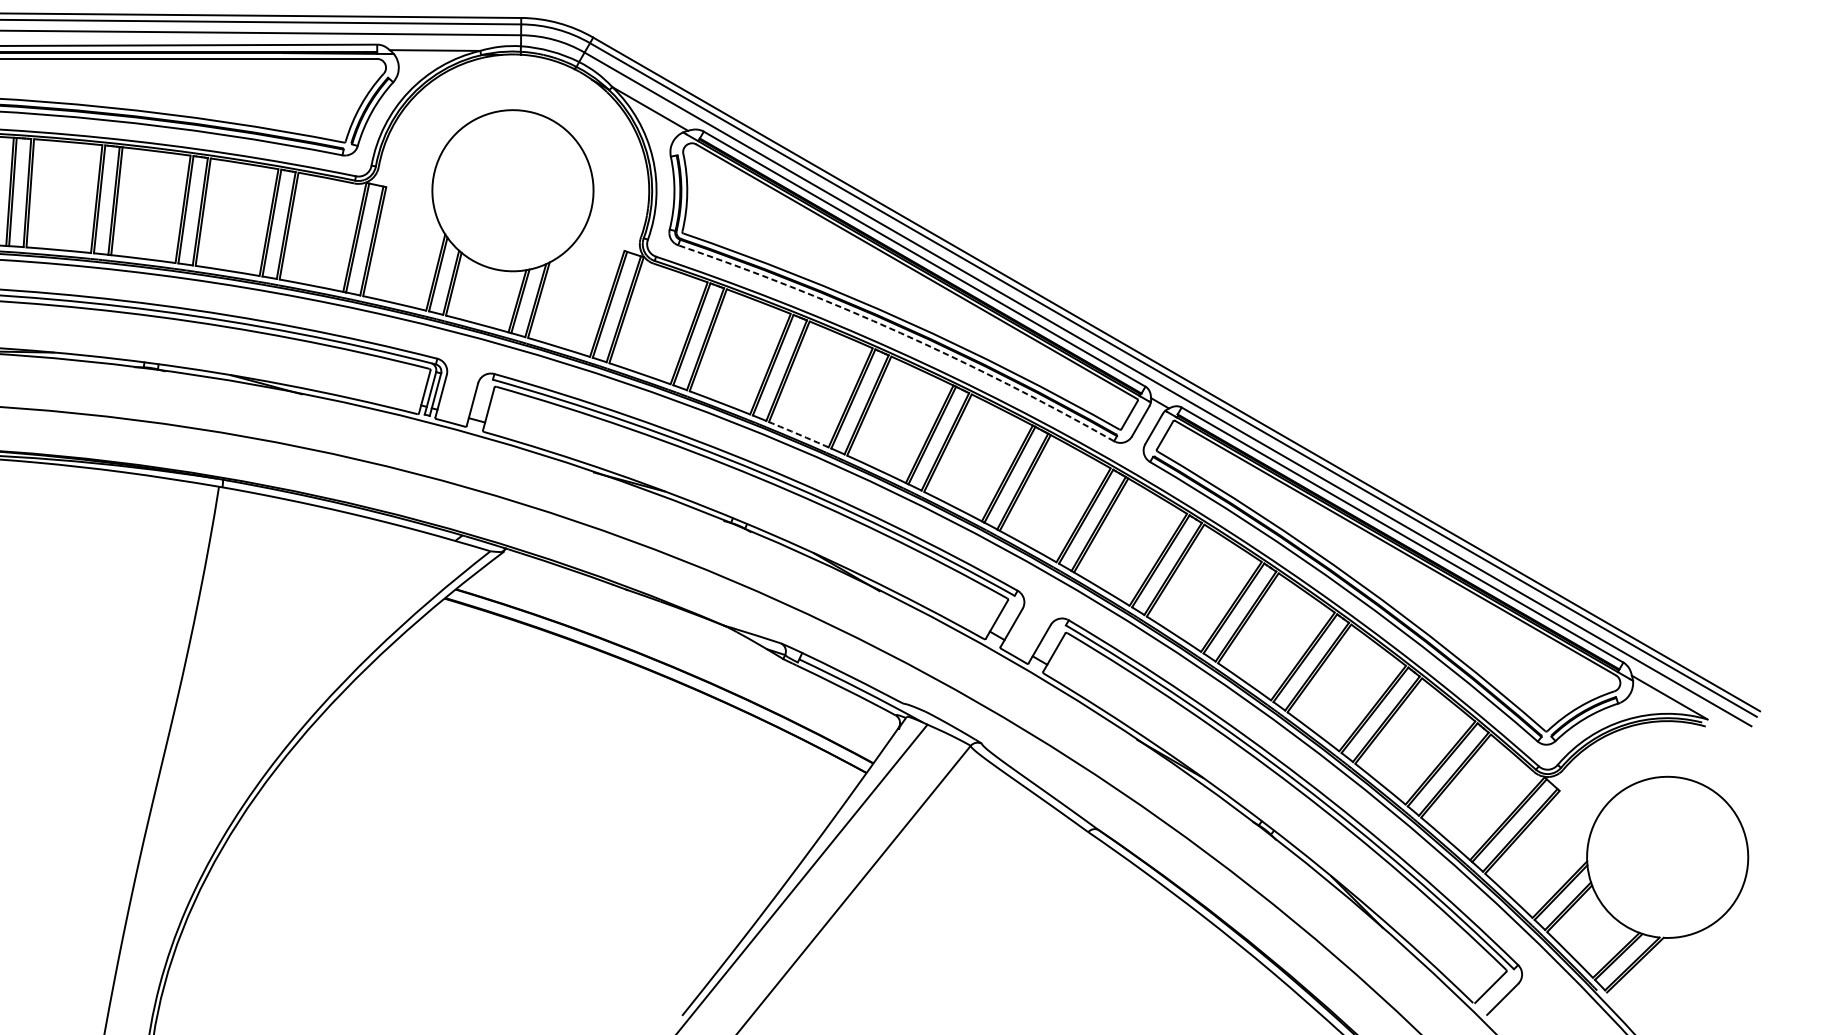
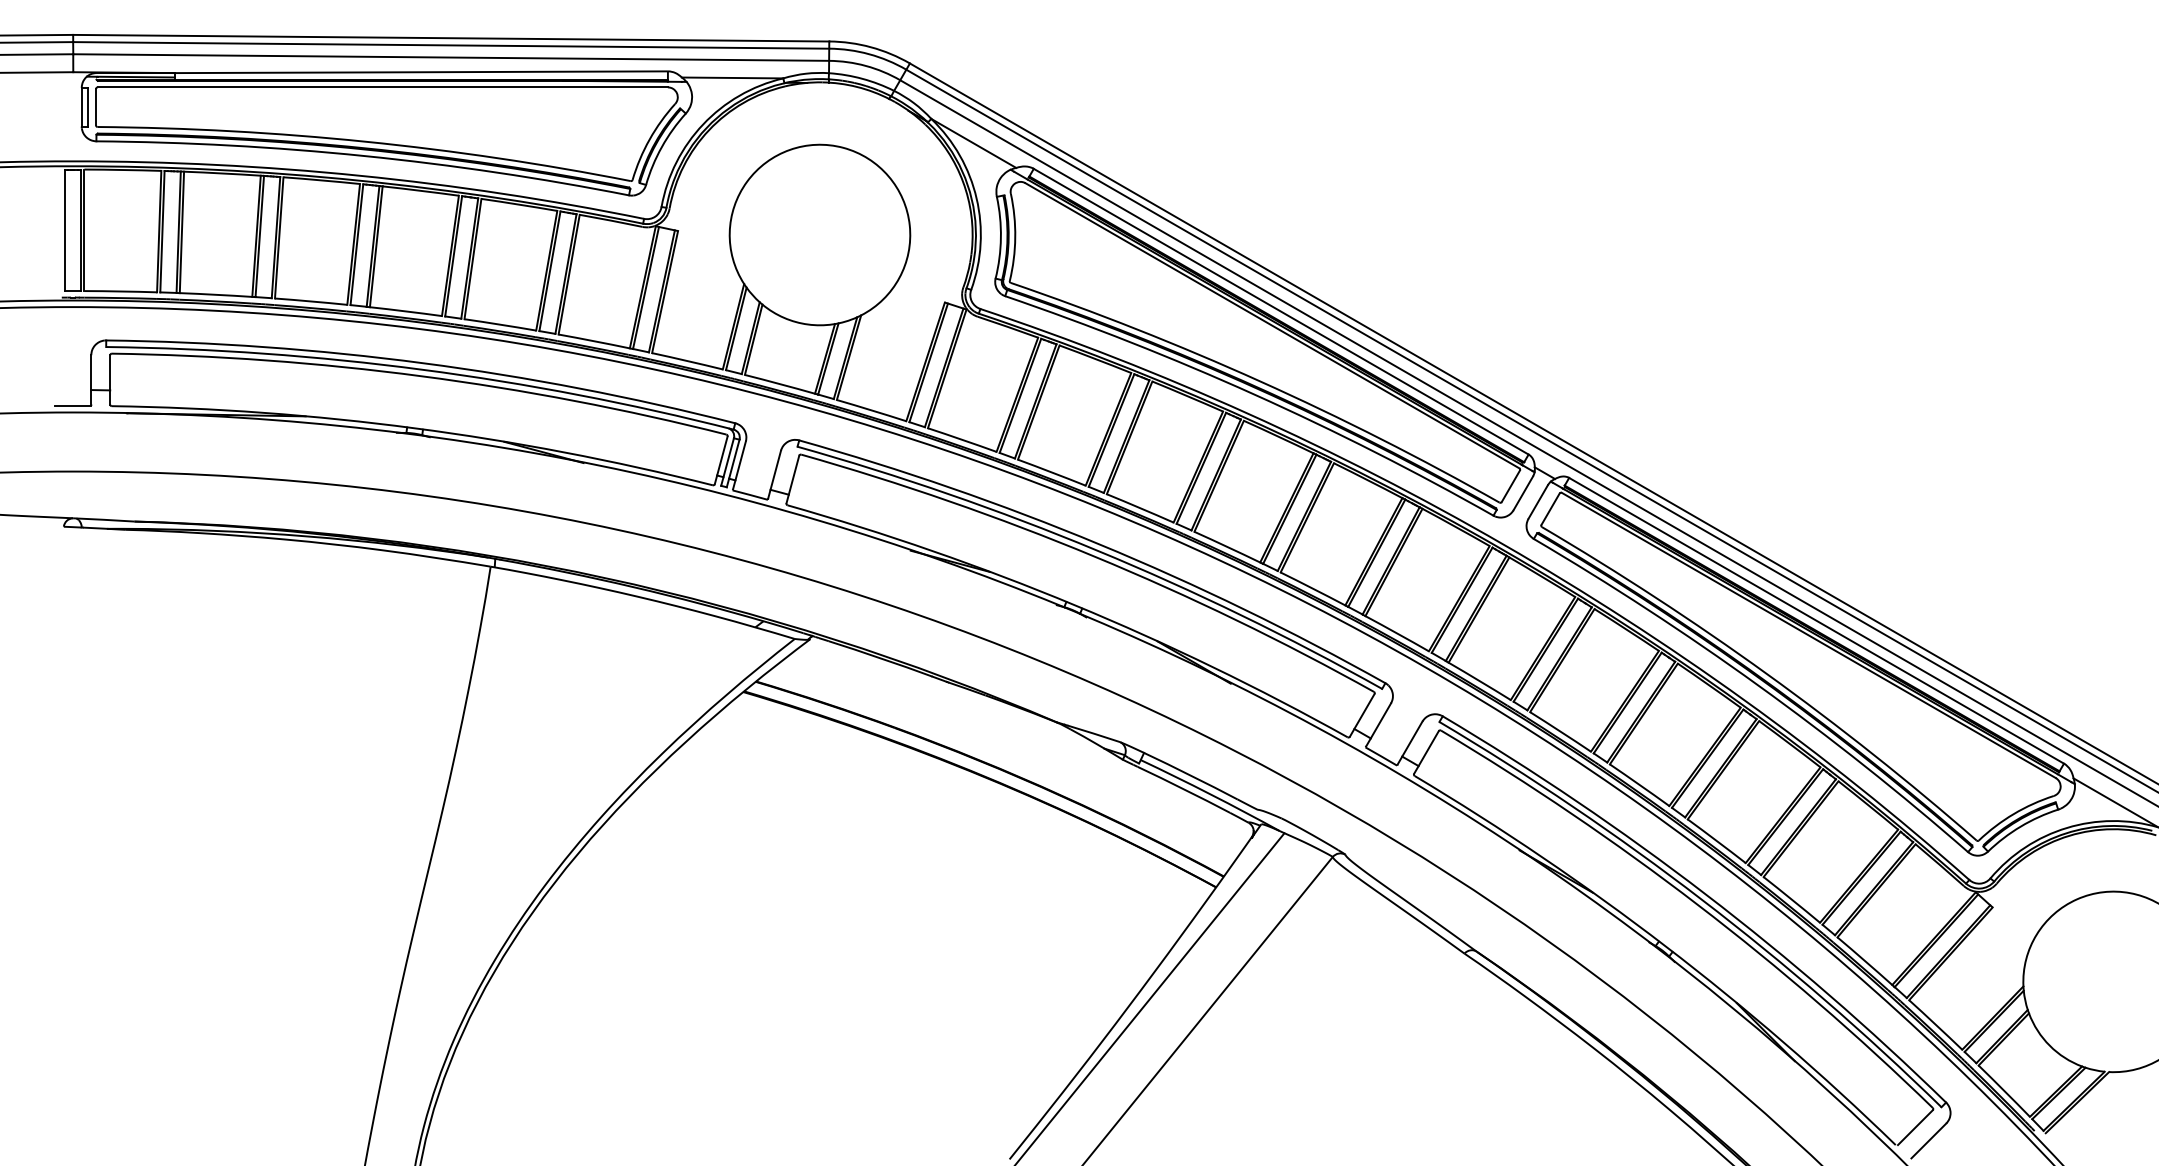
arc: (900, 333) -> (1254, 394), dashed -> solid
arc: (799, 434) -> (1140, 508), dashed -> solid

